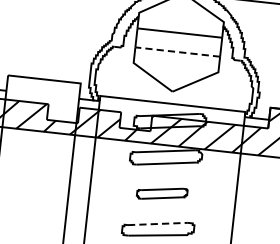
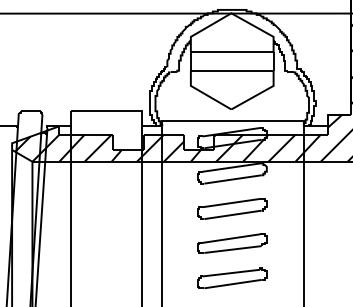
line: (177, 51) -> (231, 70), dashed -> solid
part: (162, 193) -> (232, 208), size x1.43
line: (158, 223) -> (231, 238), dashed -> solid

